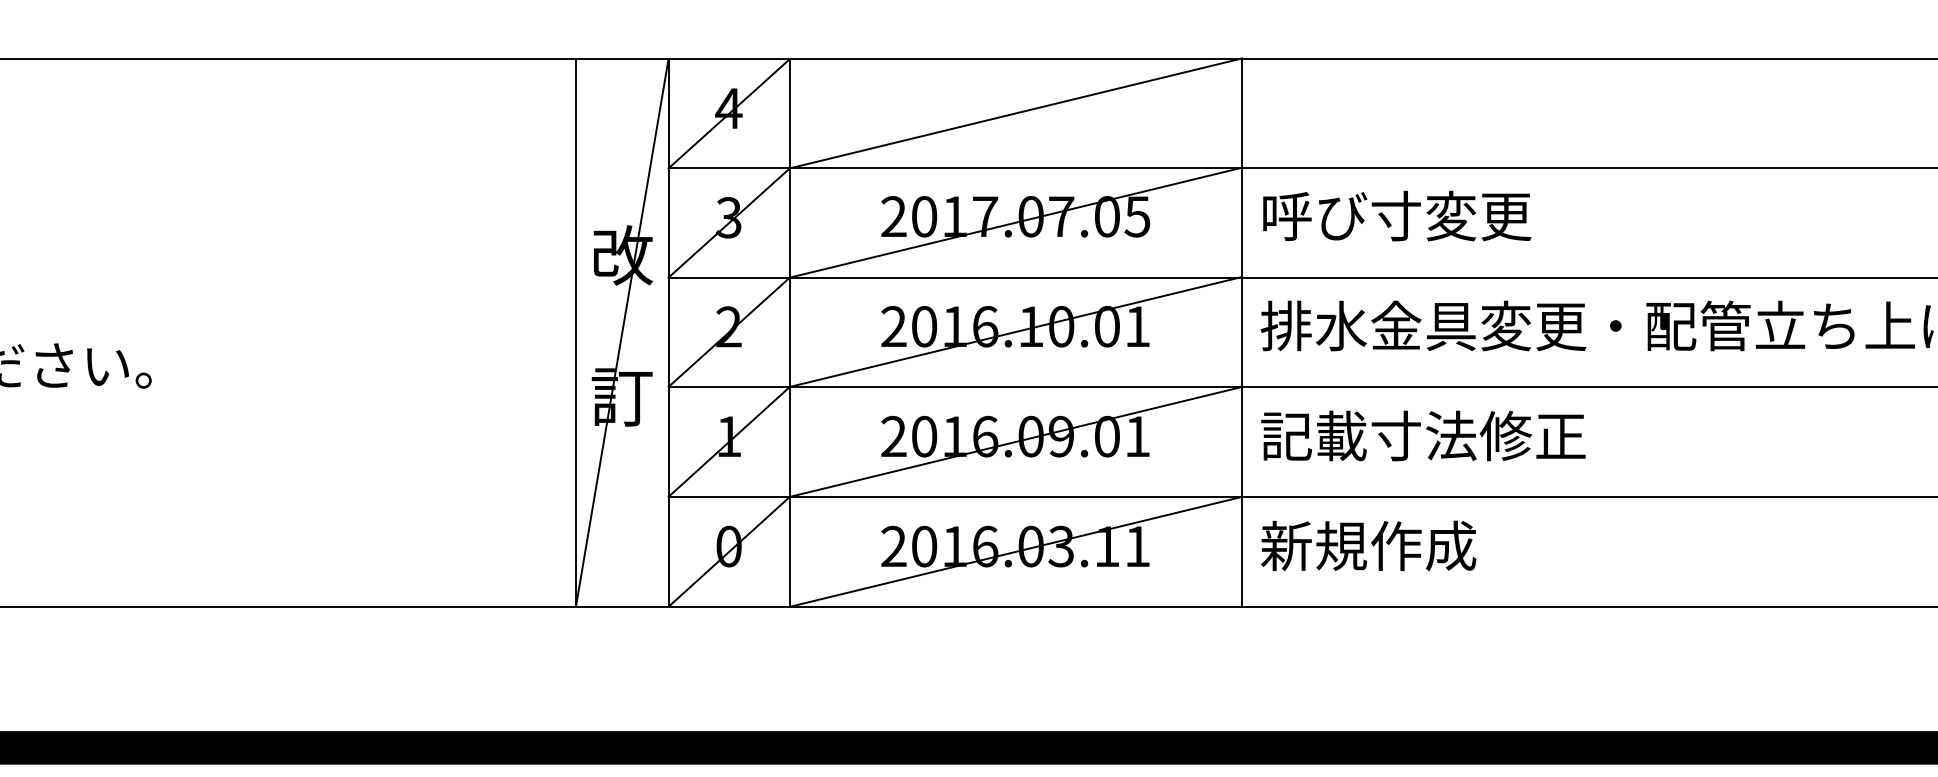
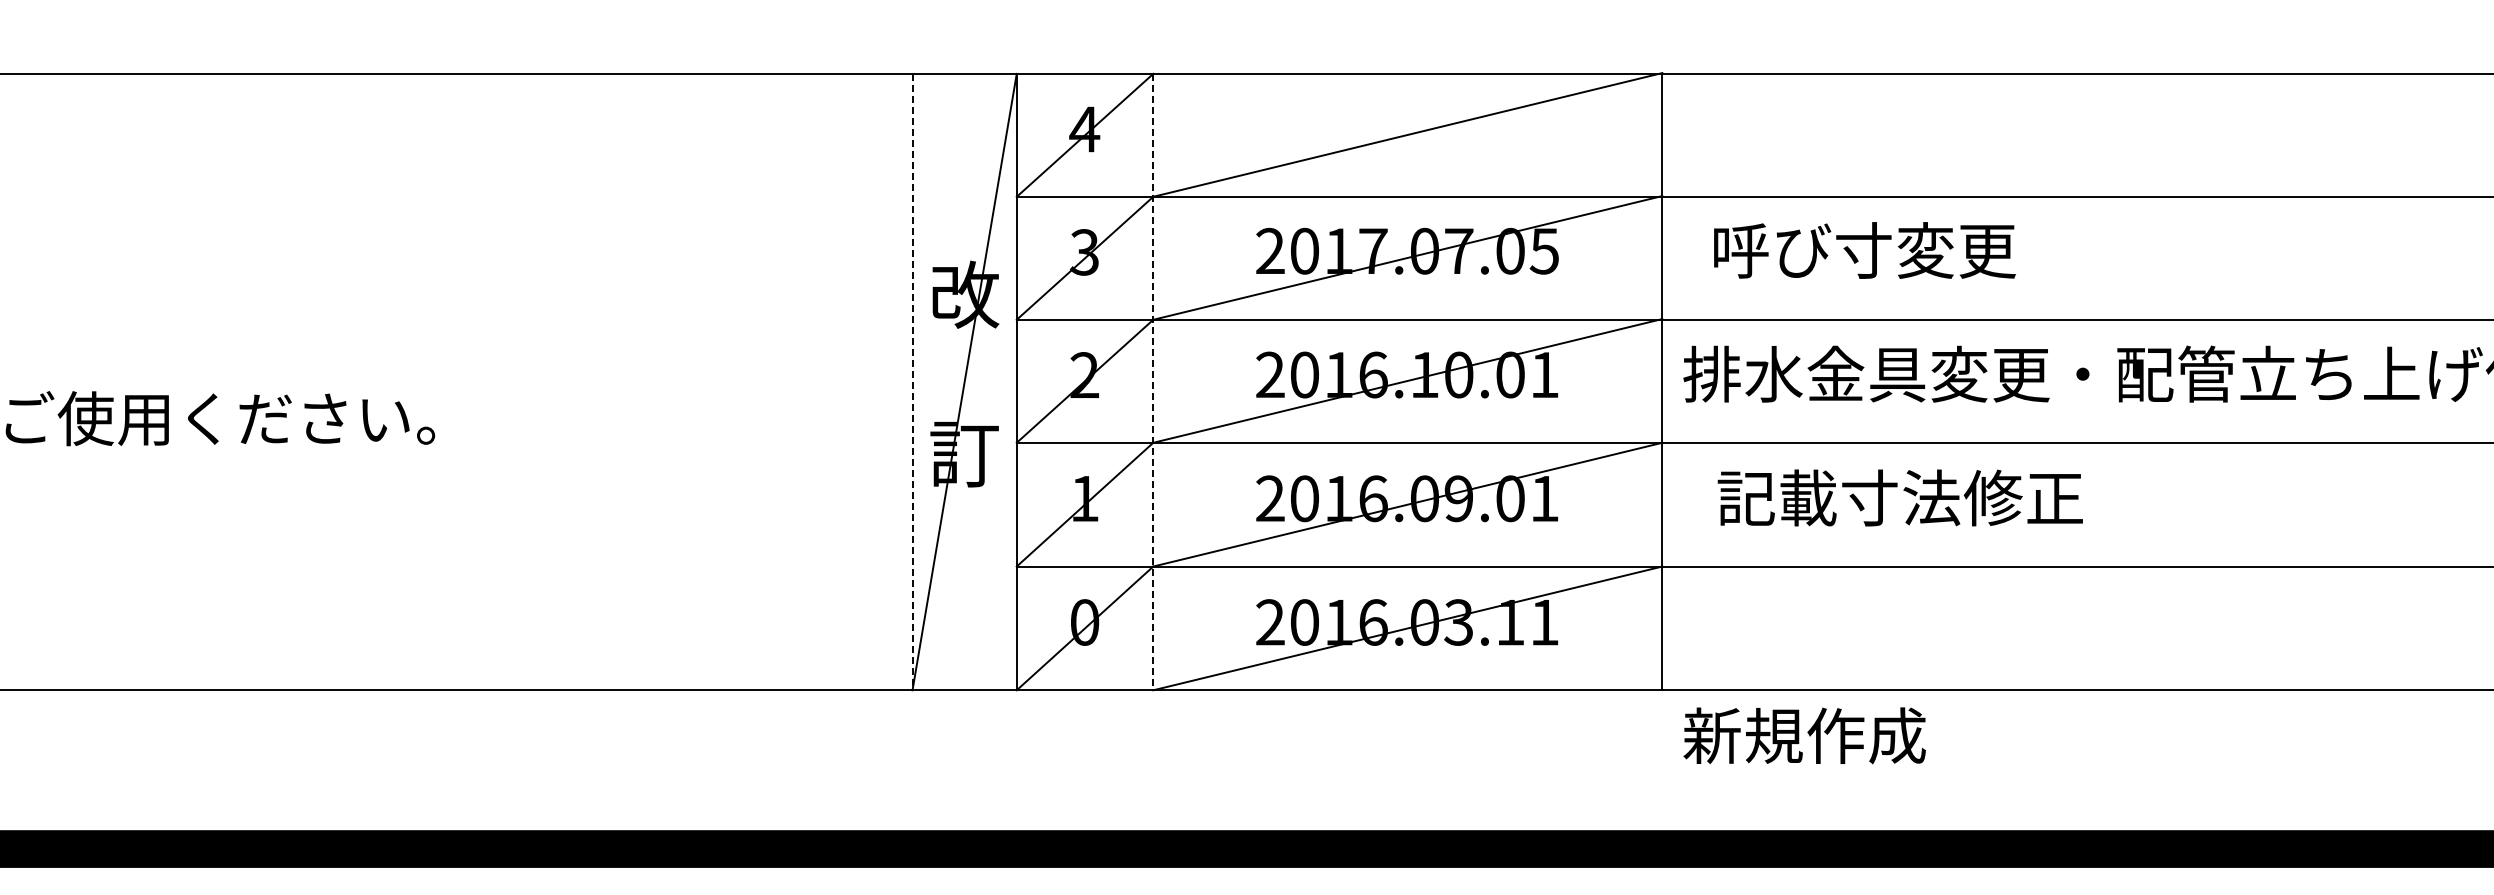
text: (1396, 216) -> (1864, 250), moved
line: (575, 333) -> (912, 382), solid -> dashed
line: (790, 333) -> (1153, 382), solid -> dashed
text: (1422, 435) -> (1899, 497), moved
text: (1368, 545) -> (1804, 735), moved

